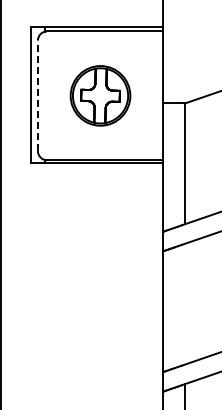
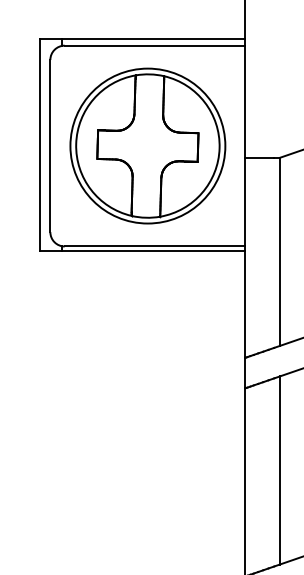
line: (37, 95) -> (49, 145), dashed -> solid
part: (100, 95) -> (147, 145), size x1.67
line: (185, 303) -> (280, 469), added

